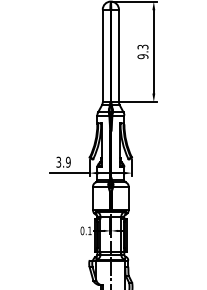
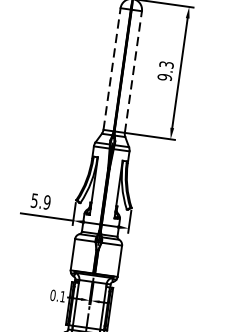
line: (102, 55) -> (111, 68), solid -> dashed
line: (118, 55) -> (132, 71), solid -> dashed
text: (58, 161) -> (34, 199), 3.9 -> 5.9

